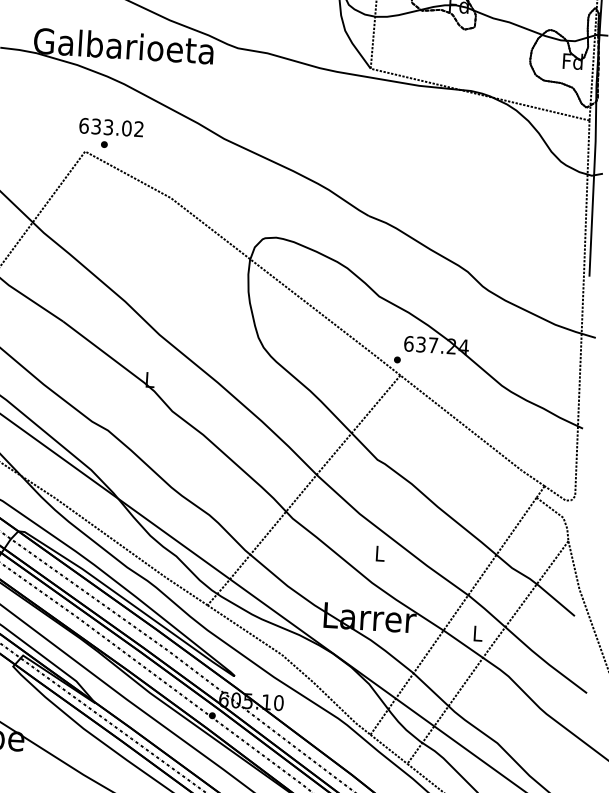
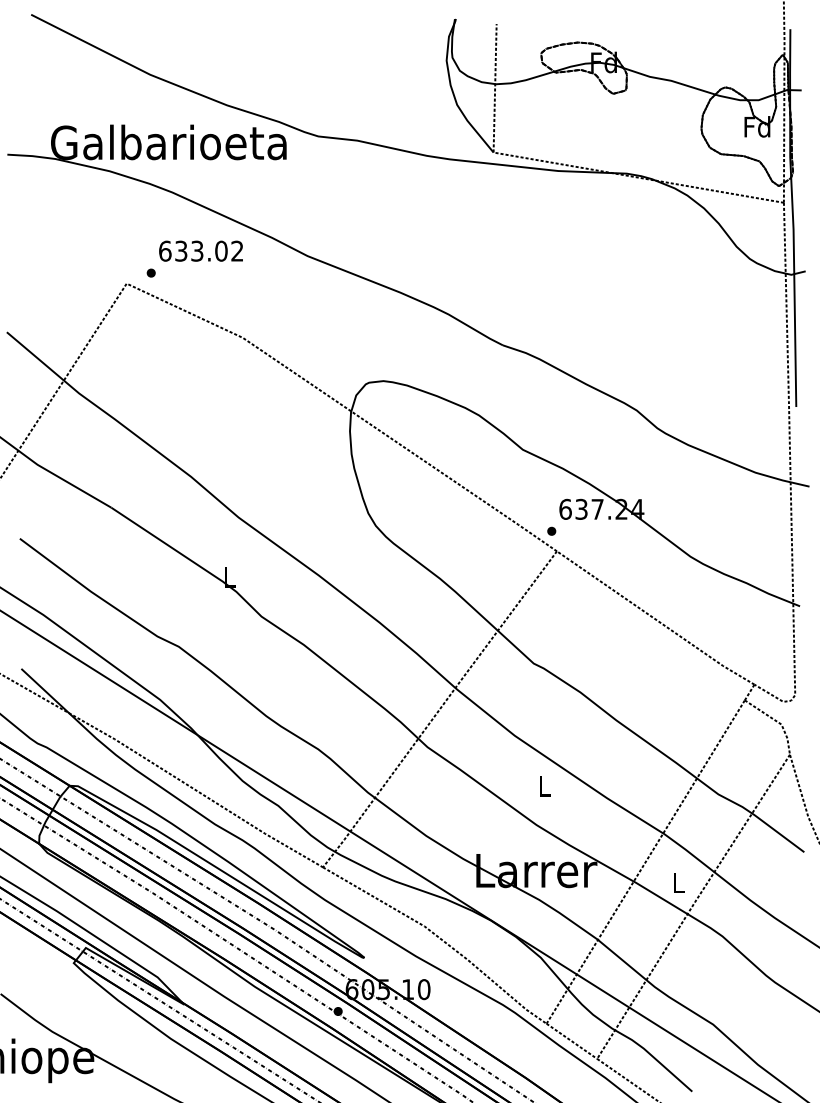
text: (111, 126) -> (200, 250), moved

